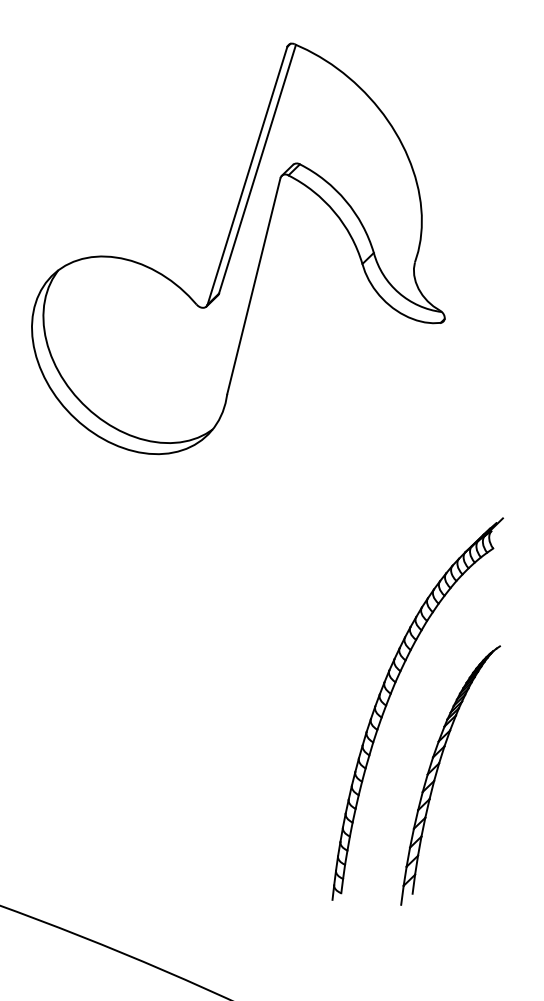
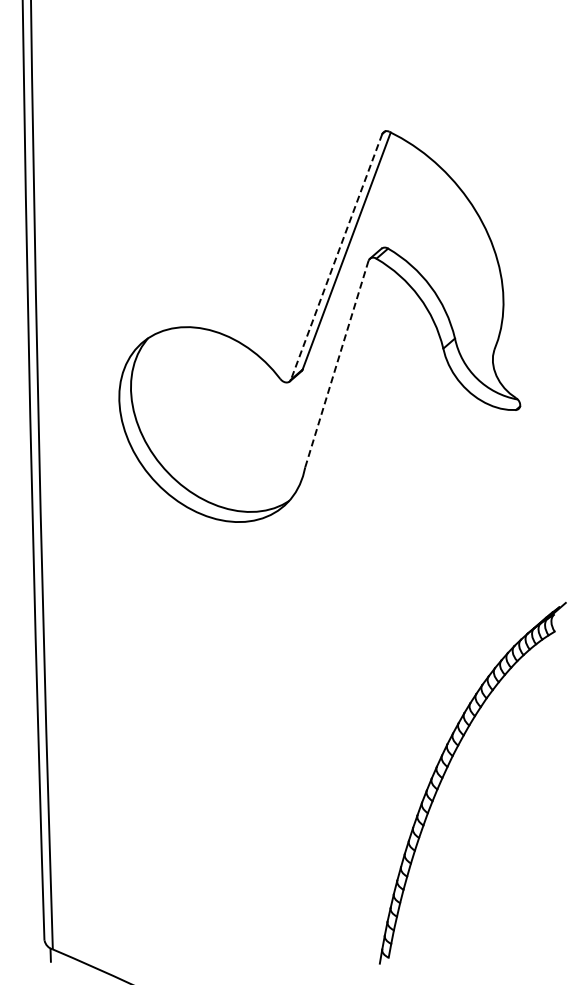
line: (247, 176) -> (336, 257), solid -> dashed
line: (253, 286) -> (336, 364), solid -> dashed
part: (437, 773) -> (488, 846), removed

